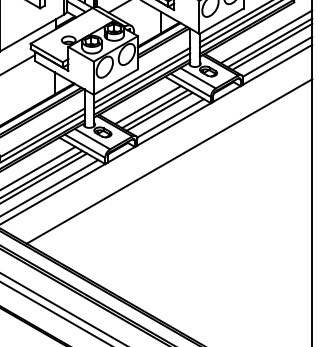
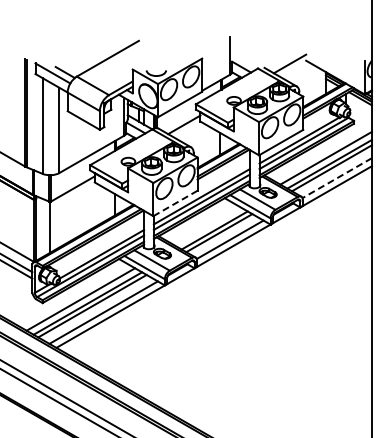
line: (276, 57) -> (336, 178), solid -> dashed
line: (115, 82) -> (175, 203), solid -> dashed
line: (147, 105) -> (207, 226), removed
line: (168, 161) -> (228, 282), removed

